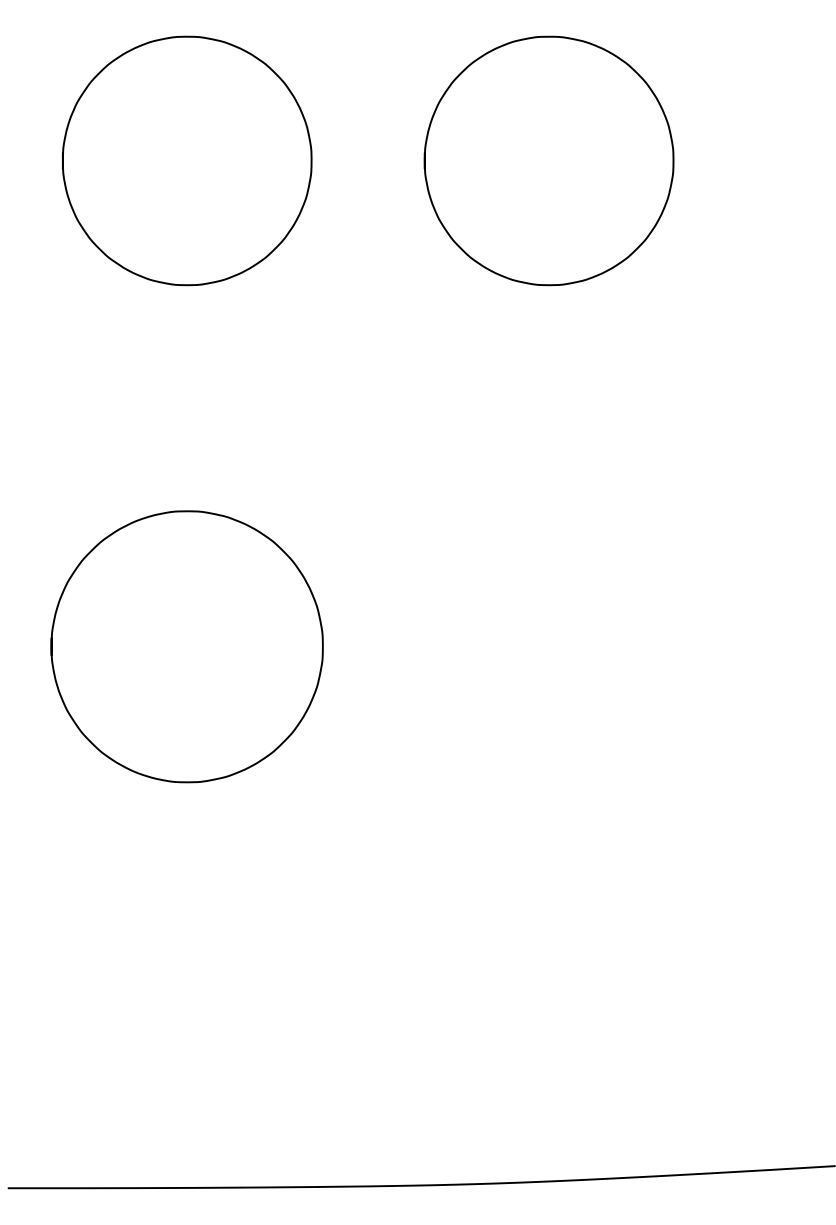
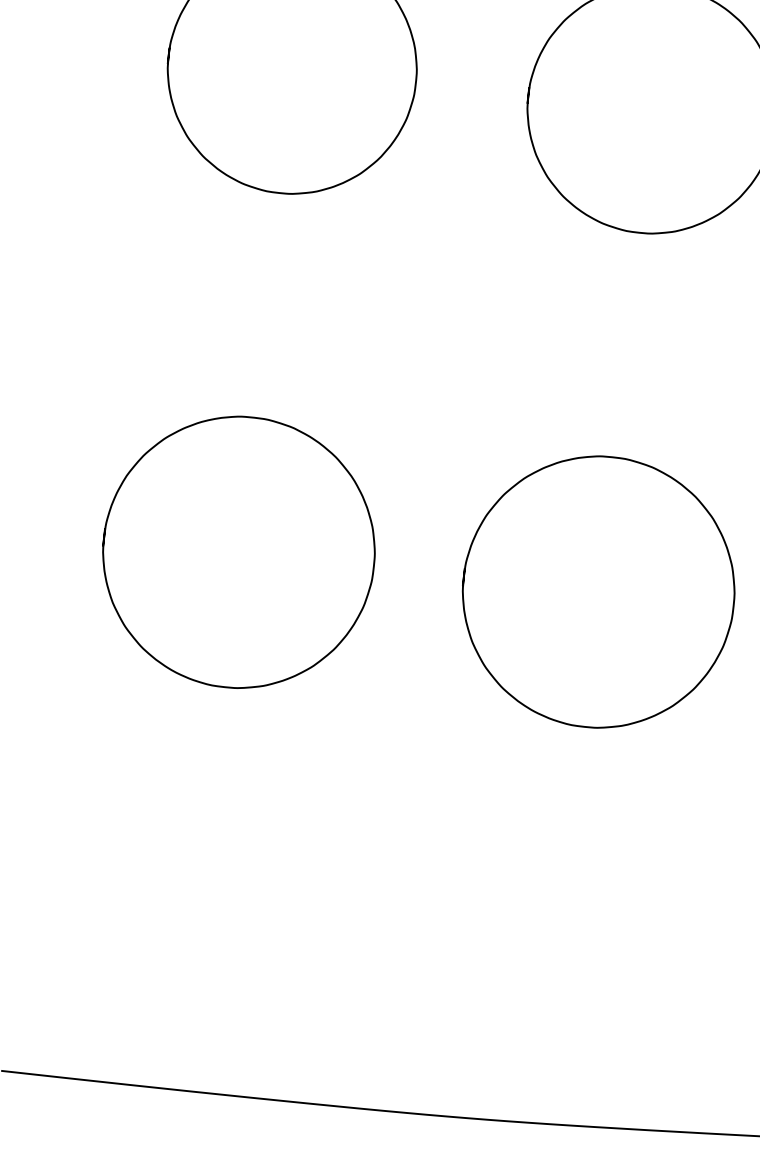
curve: (454, 551) -> (515, 486), added

